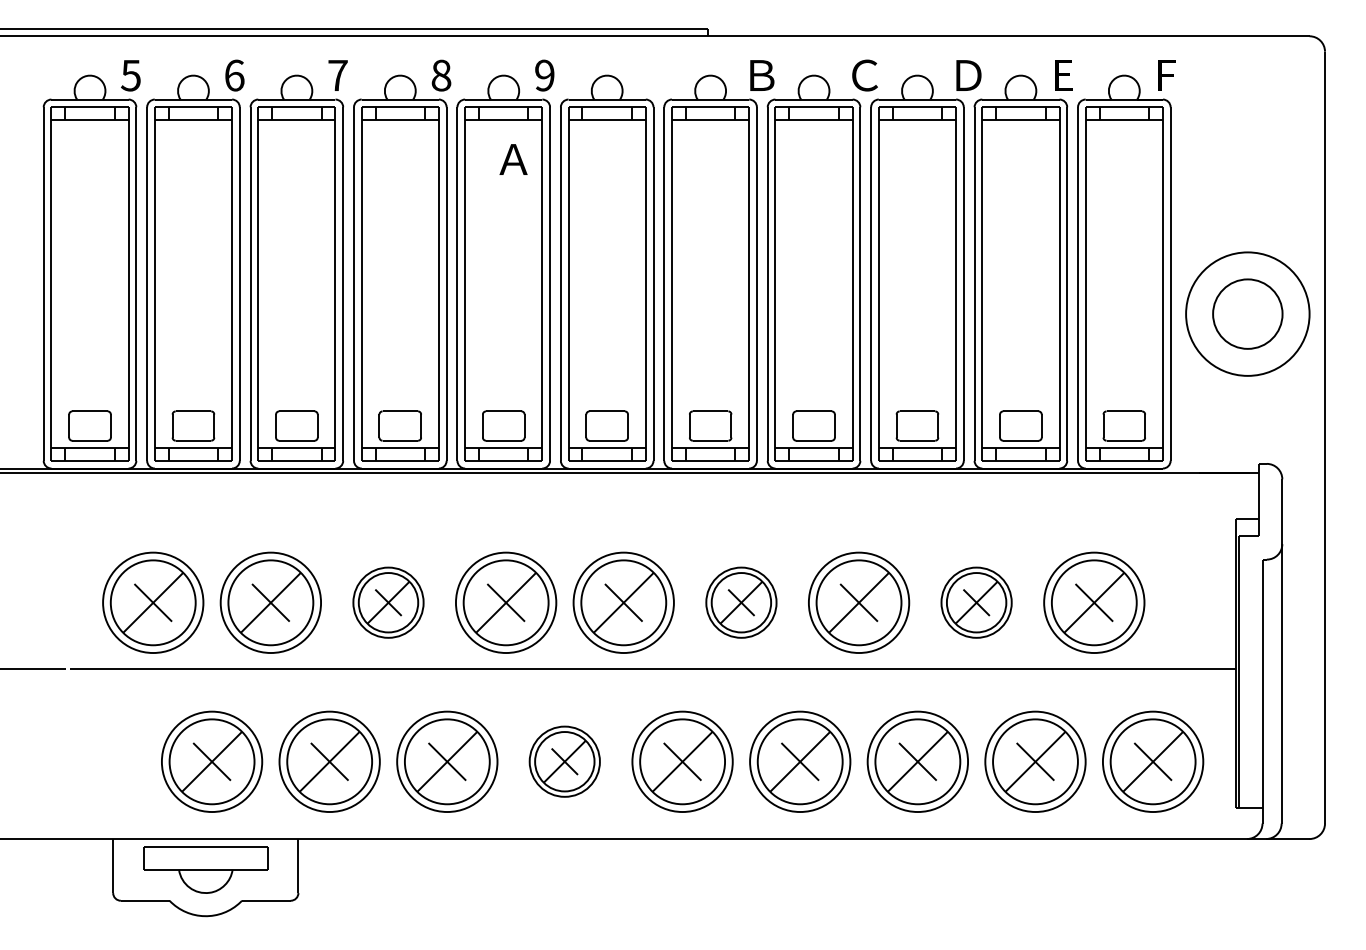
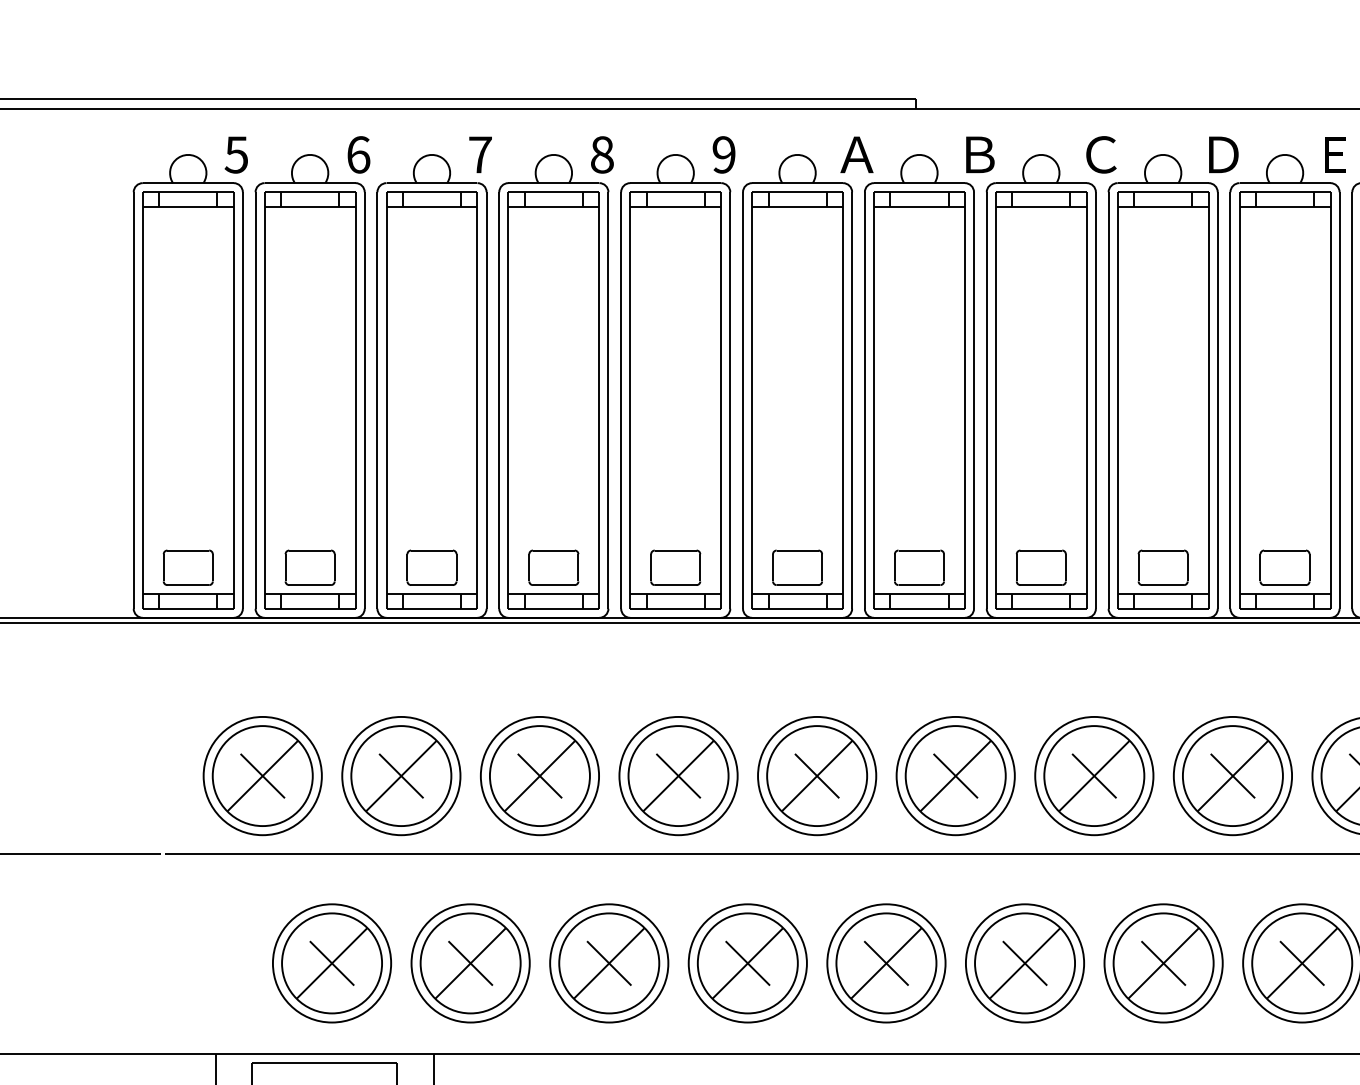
text: (513, 159) -> (856, 154), moved
part: (388, 602) -> (539, 775), size x1.43
part: (741, 602) -> (955, 775), size x1.43
part: (976, 602) -> (1232, 775), size x1.43
part: (564, 761) -> (747, 963), size x1.43

